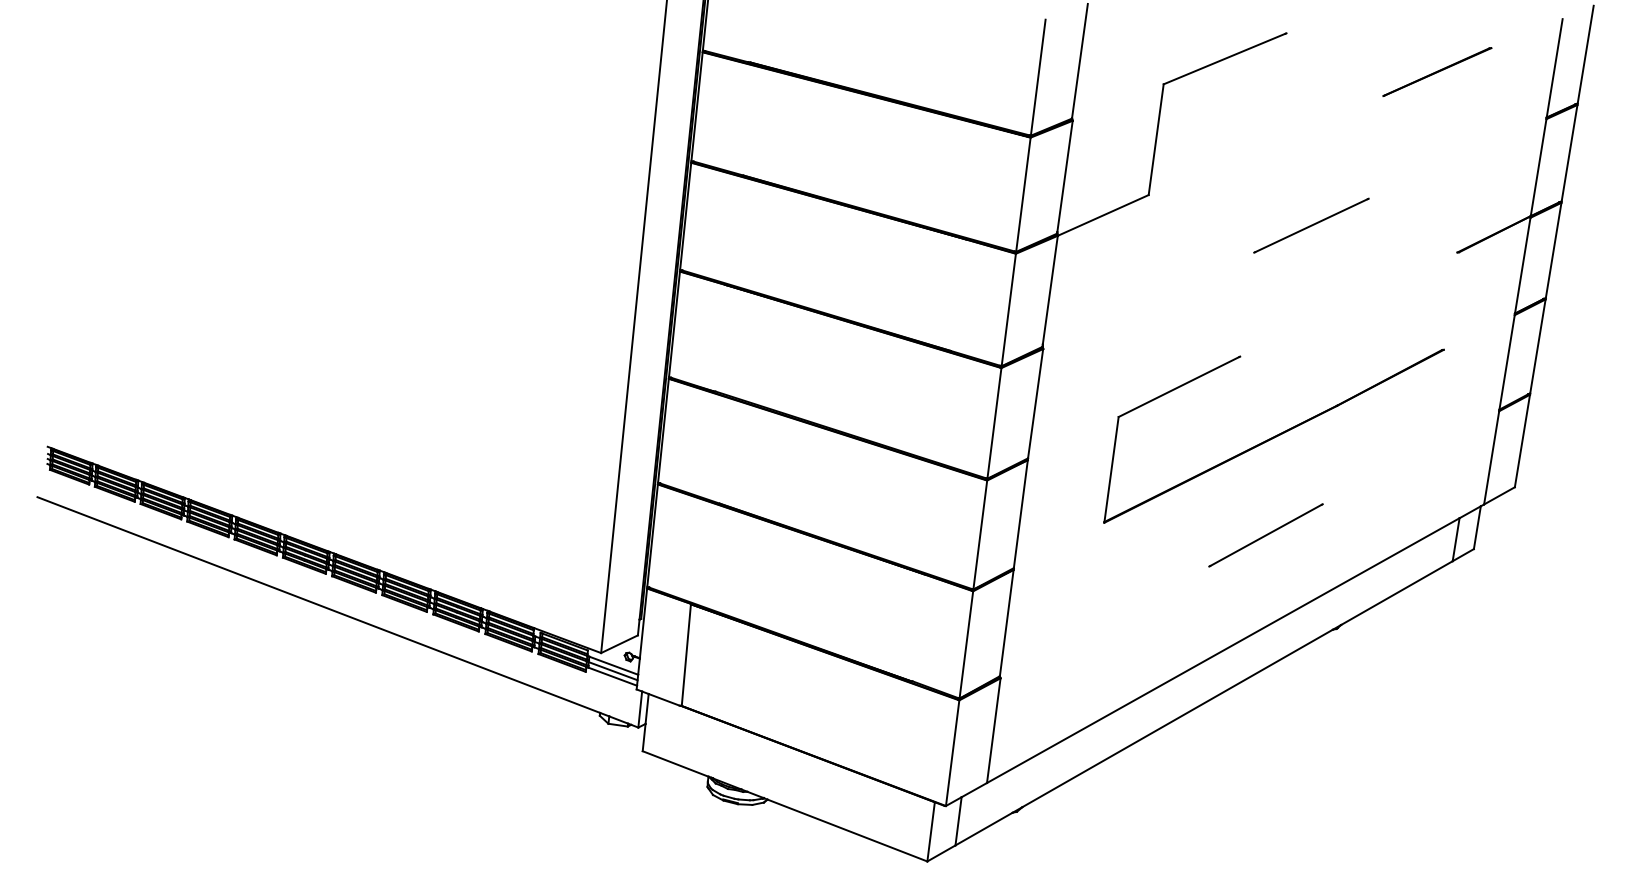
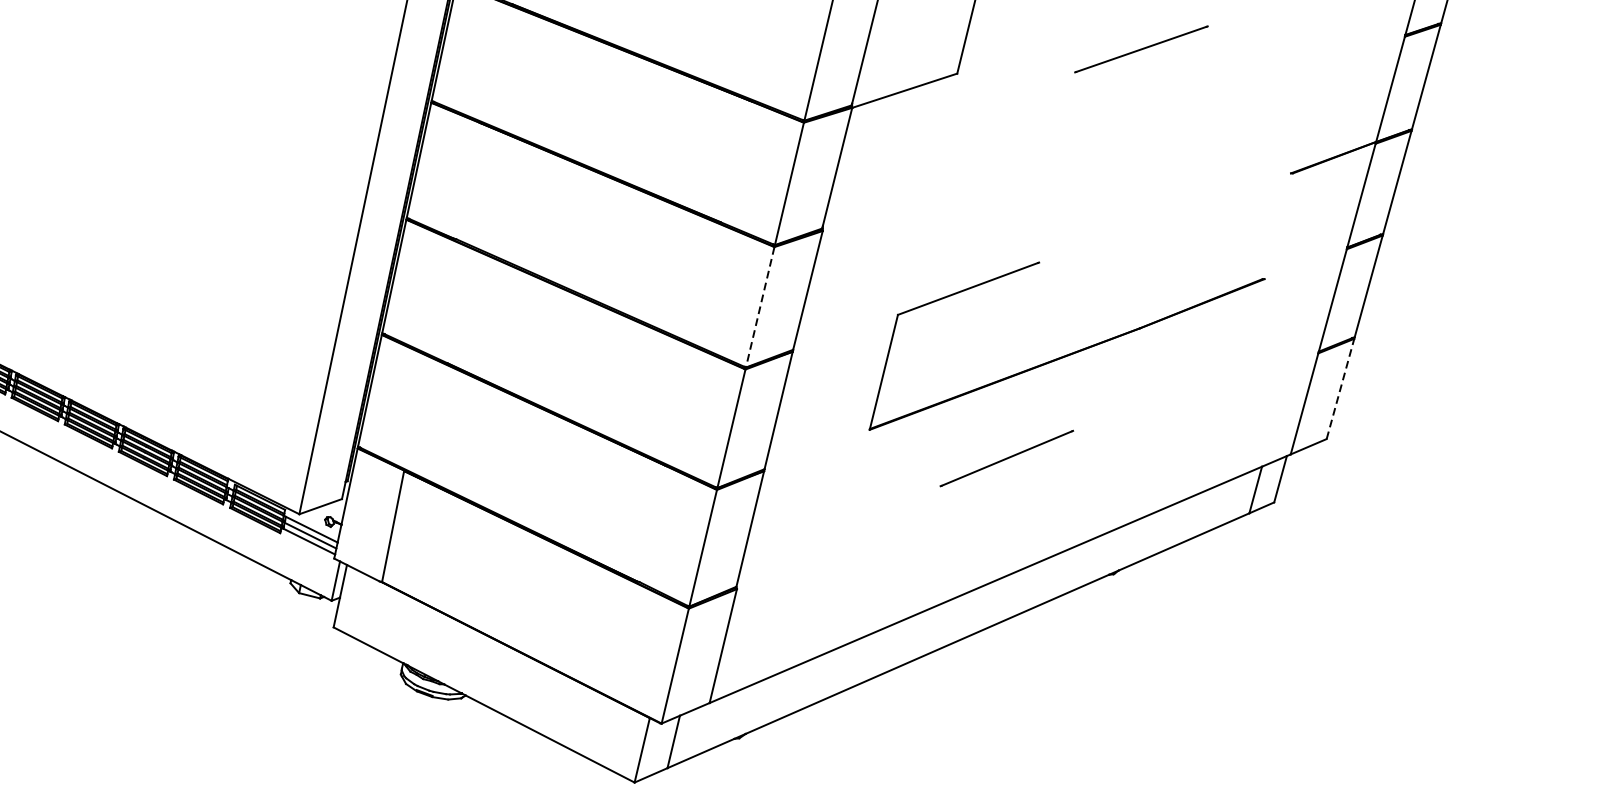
line: (1311, 225) -> (1141, 49), moved
line: (994, 423) -> (760, 307), solid -> dashed
line: (1522, 441) -> (1340, 389), solid -> dashed
line: (1265, 535) -> (1006, 458), moved

